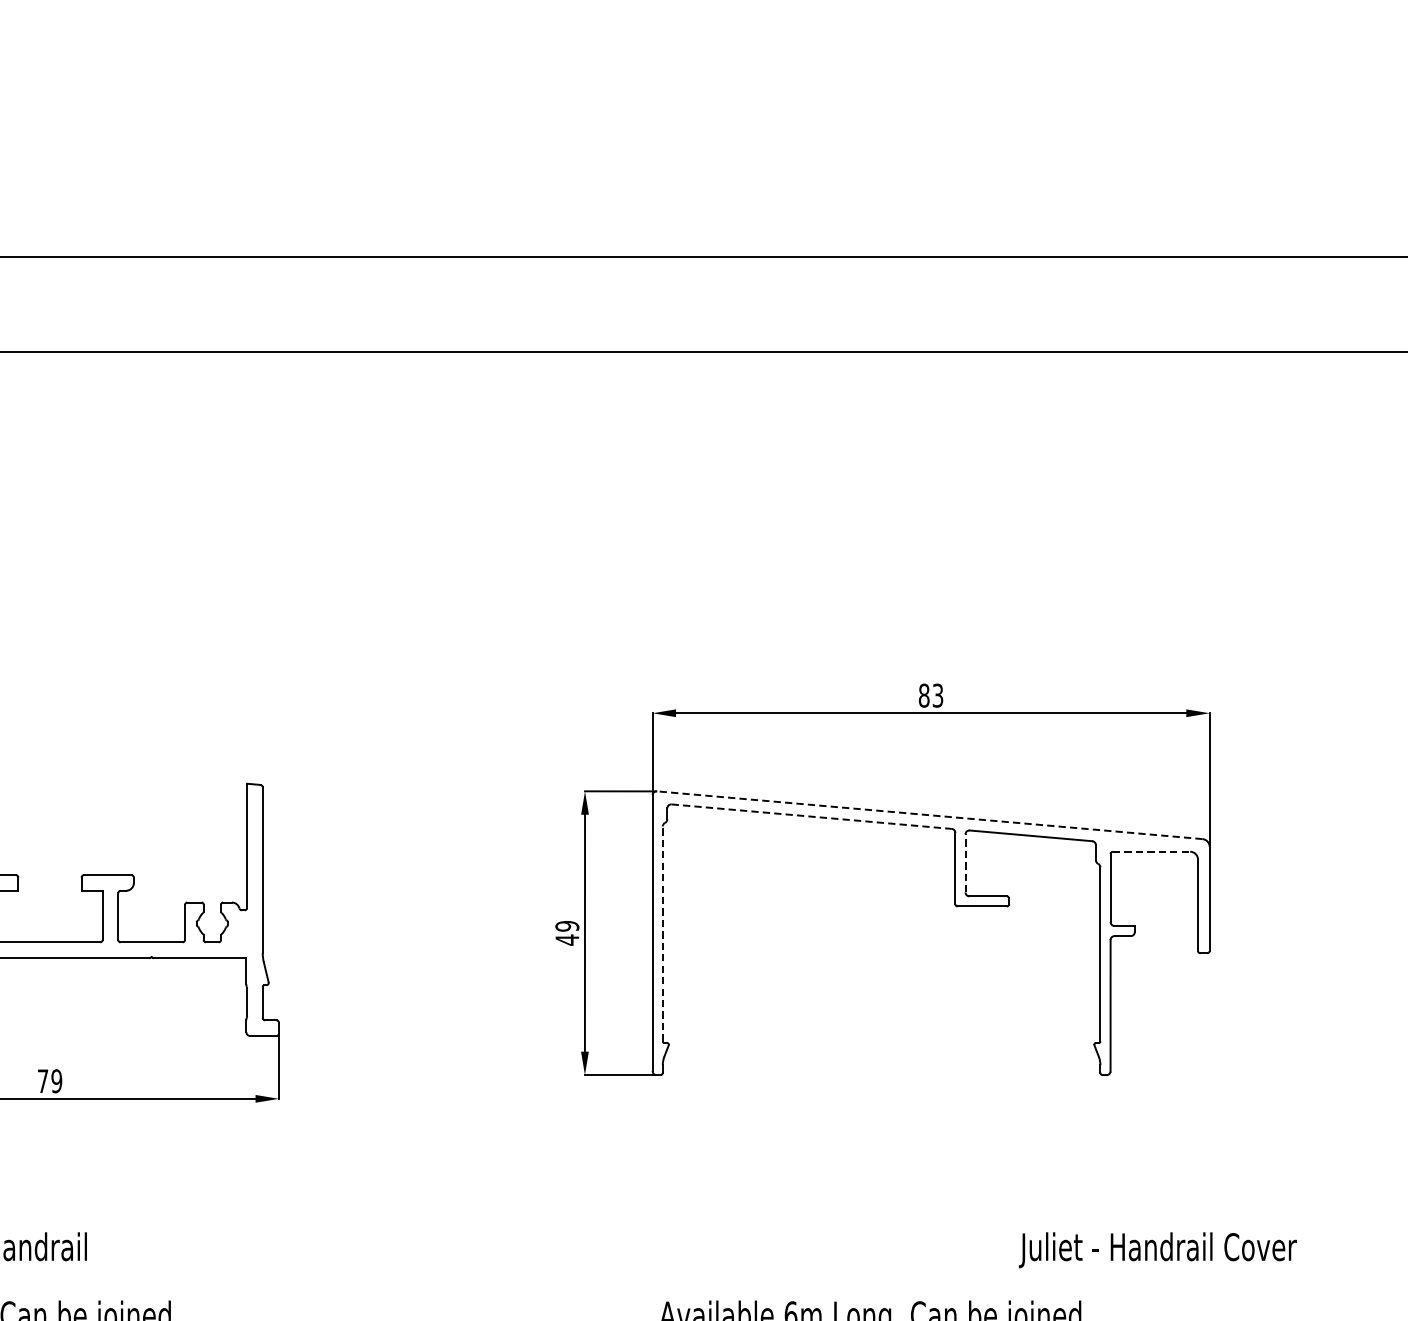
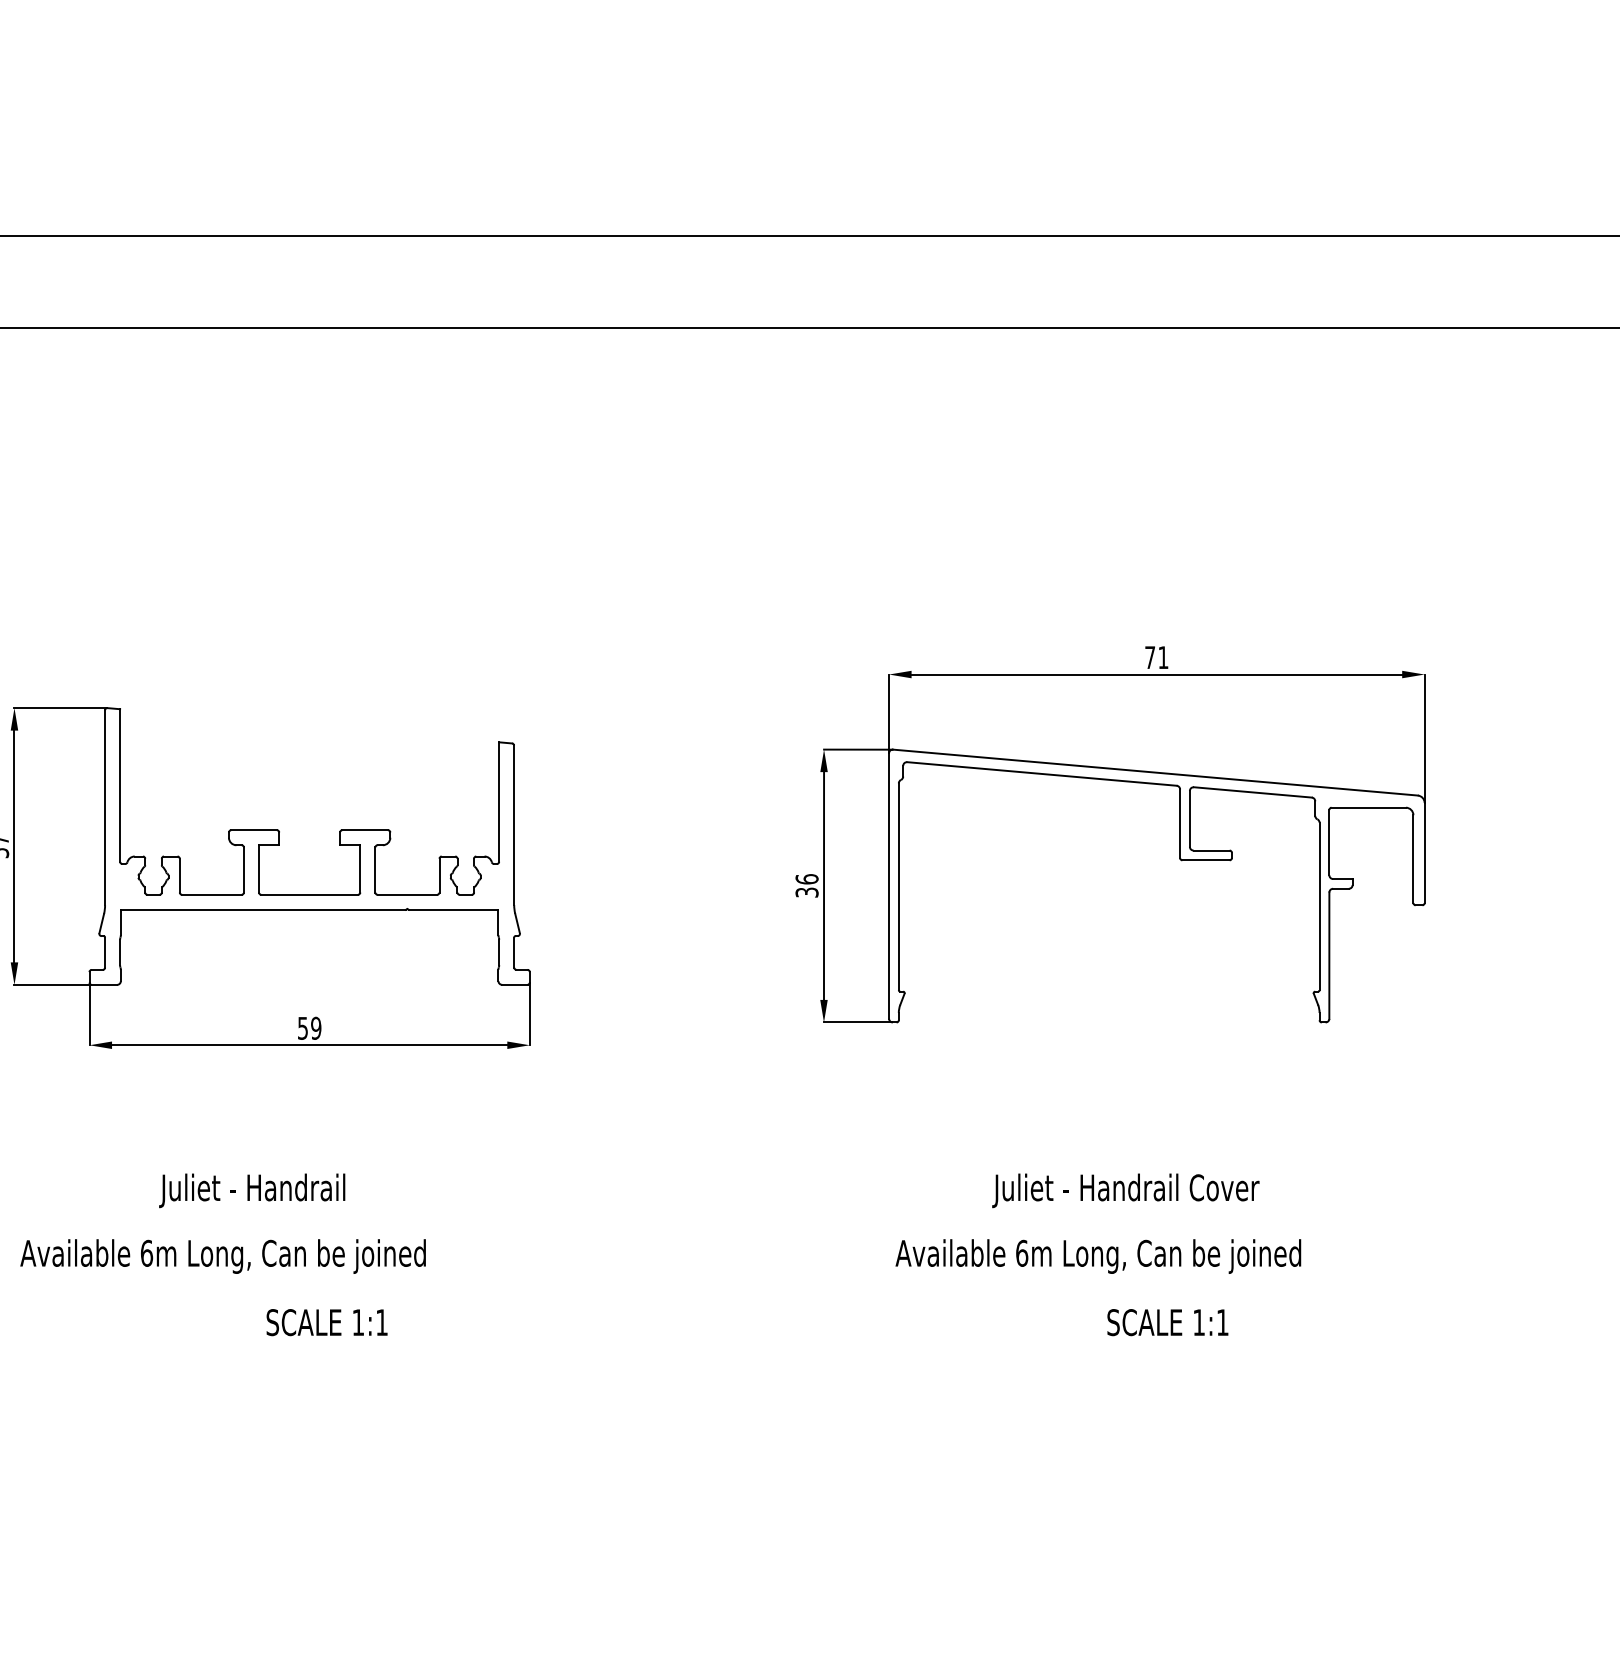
text: (930, 695) -> (1156, 657), 83 -> 71
line: (928, 815) -> (1154, 772), dashed -> solid
line: (812, 817) -> (1042, 774), dashed -> solid
line: (1152, 851) -> (1369, 807), dashed -> solid
line: (965, 862) -> (1189, 818), dashed -> solid
text: (566, 933) -> (806, 886), 49 -> 36
line: (662, 933) -> (898, 886), dashed -> solid
text: (42, 1081) -> (302, 1028), 79 -> 59
text: (1157, 1249) -> (1125, 1190), moved

